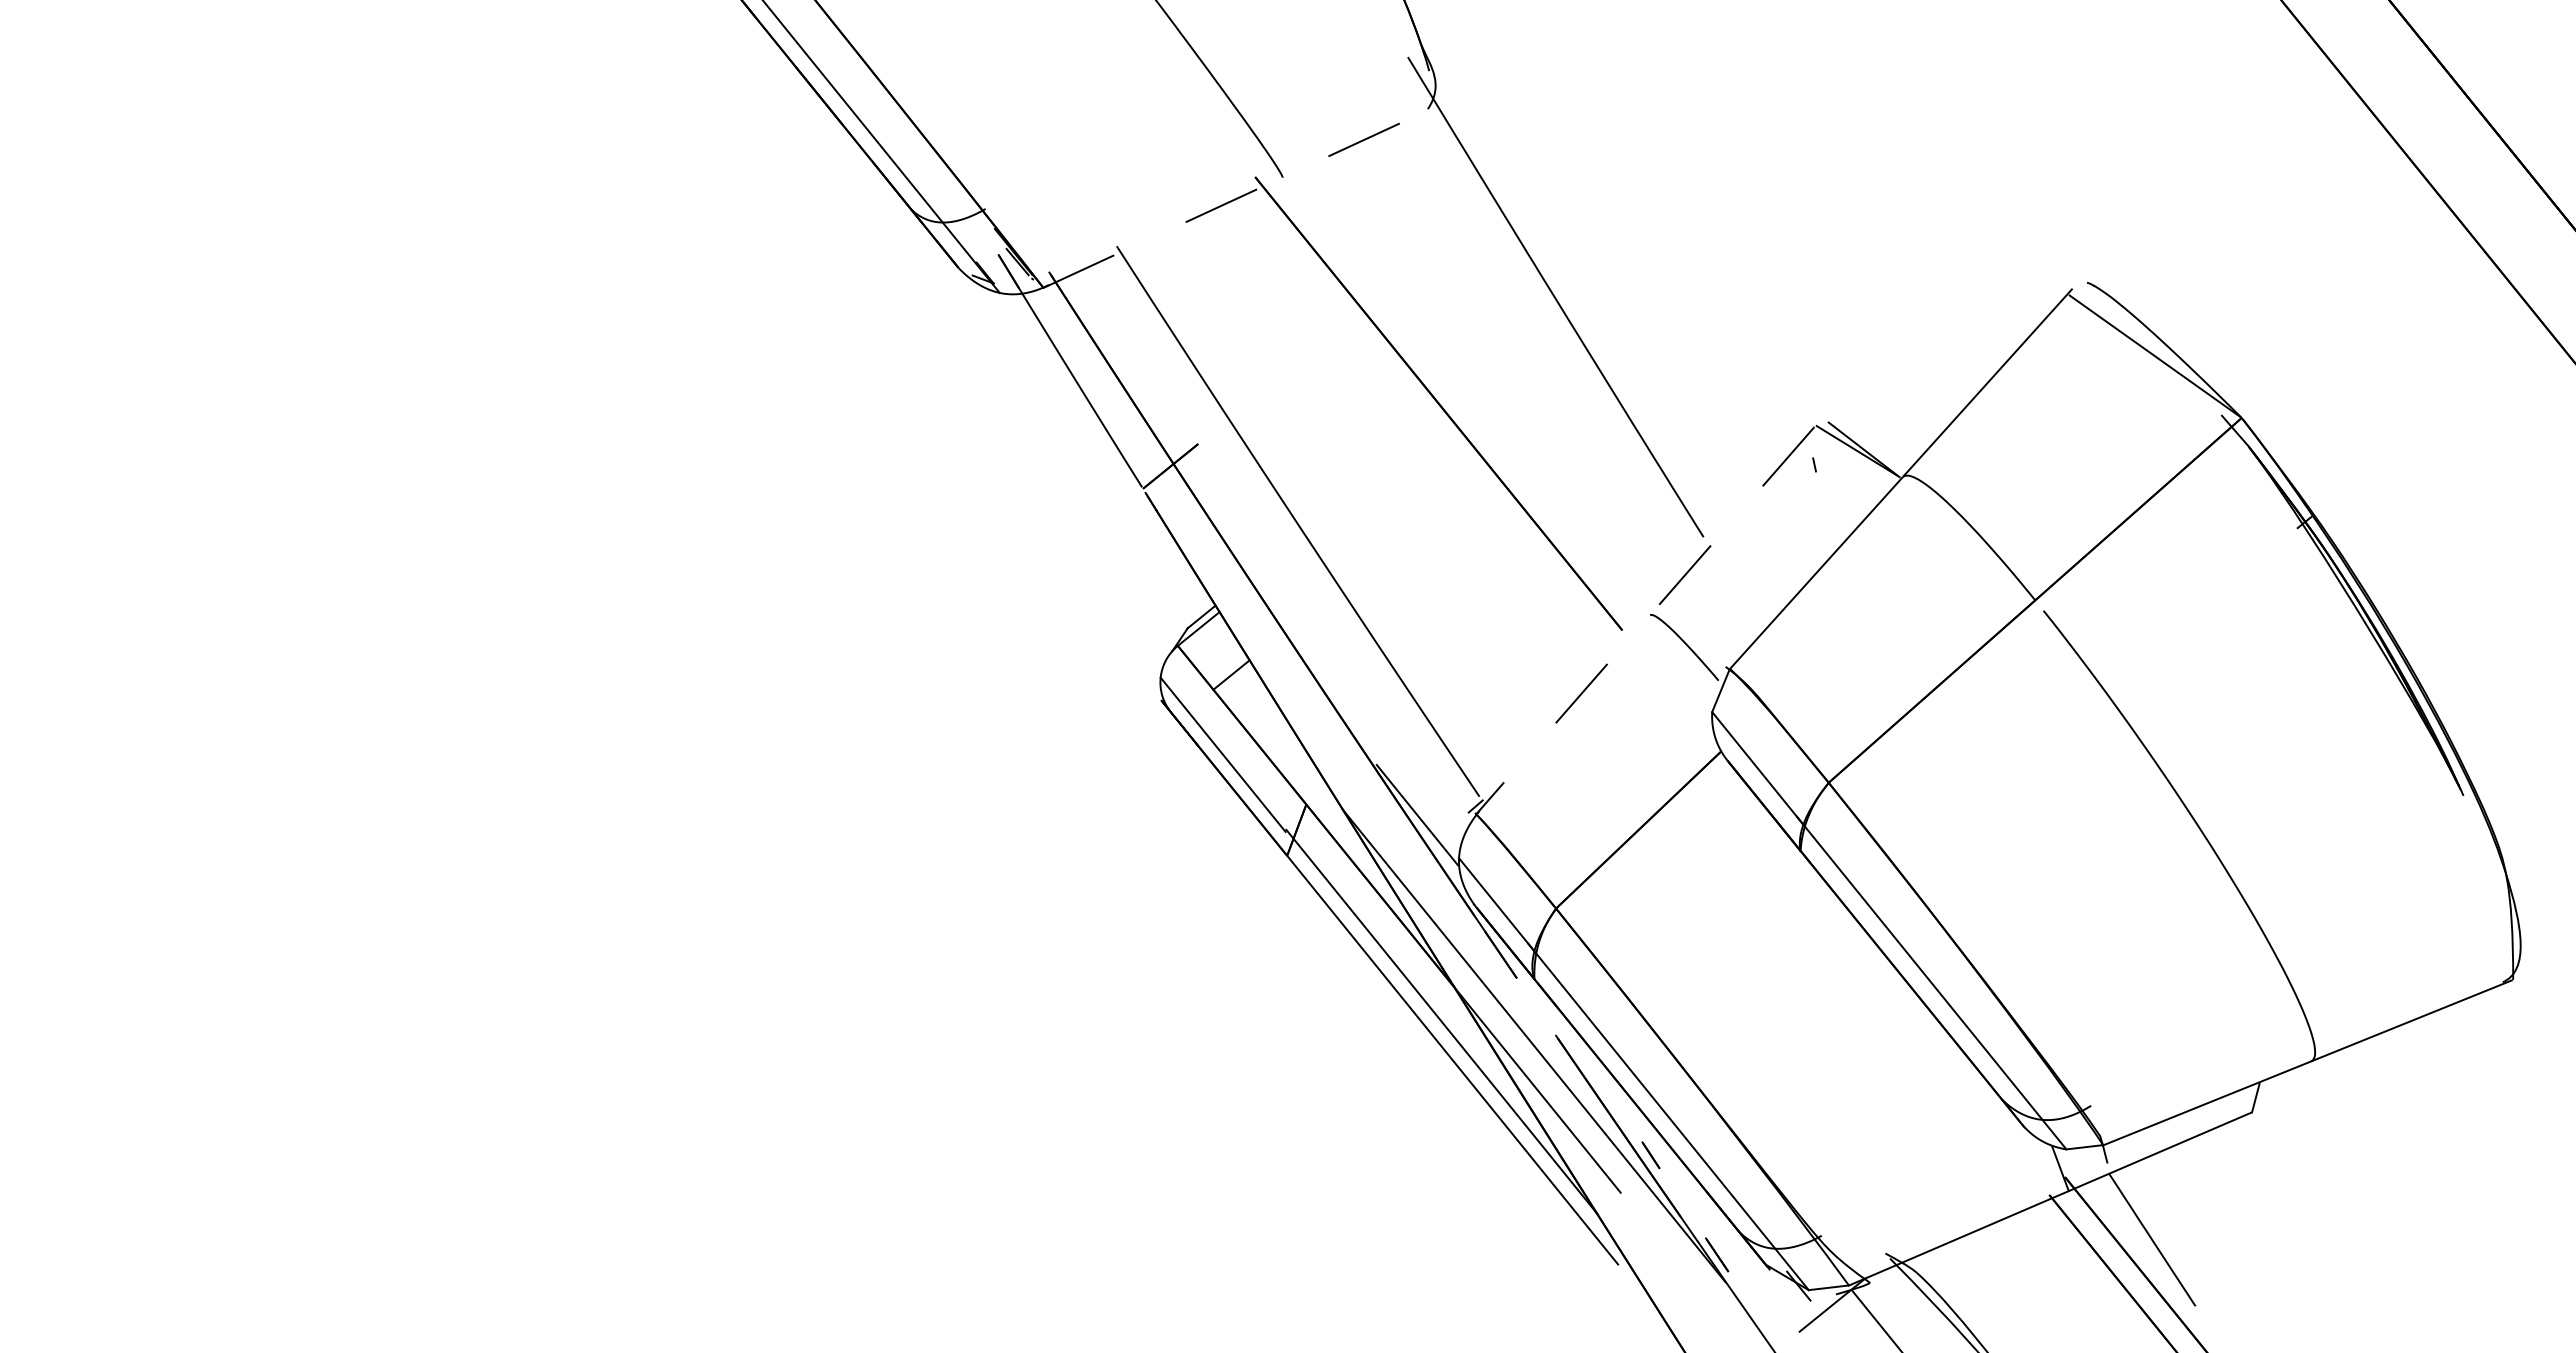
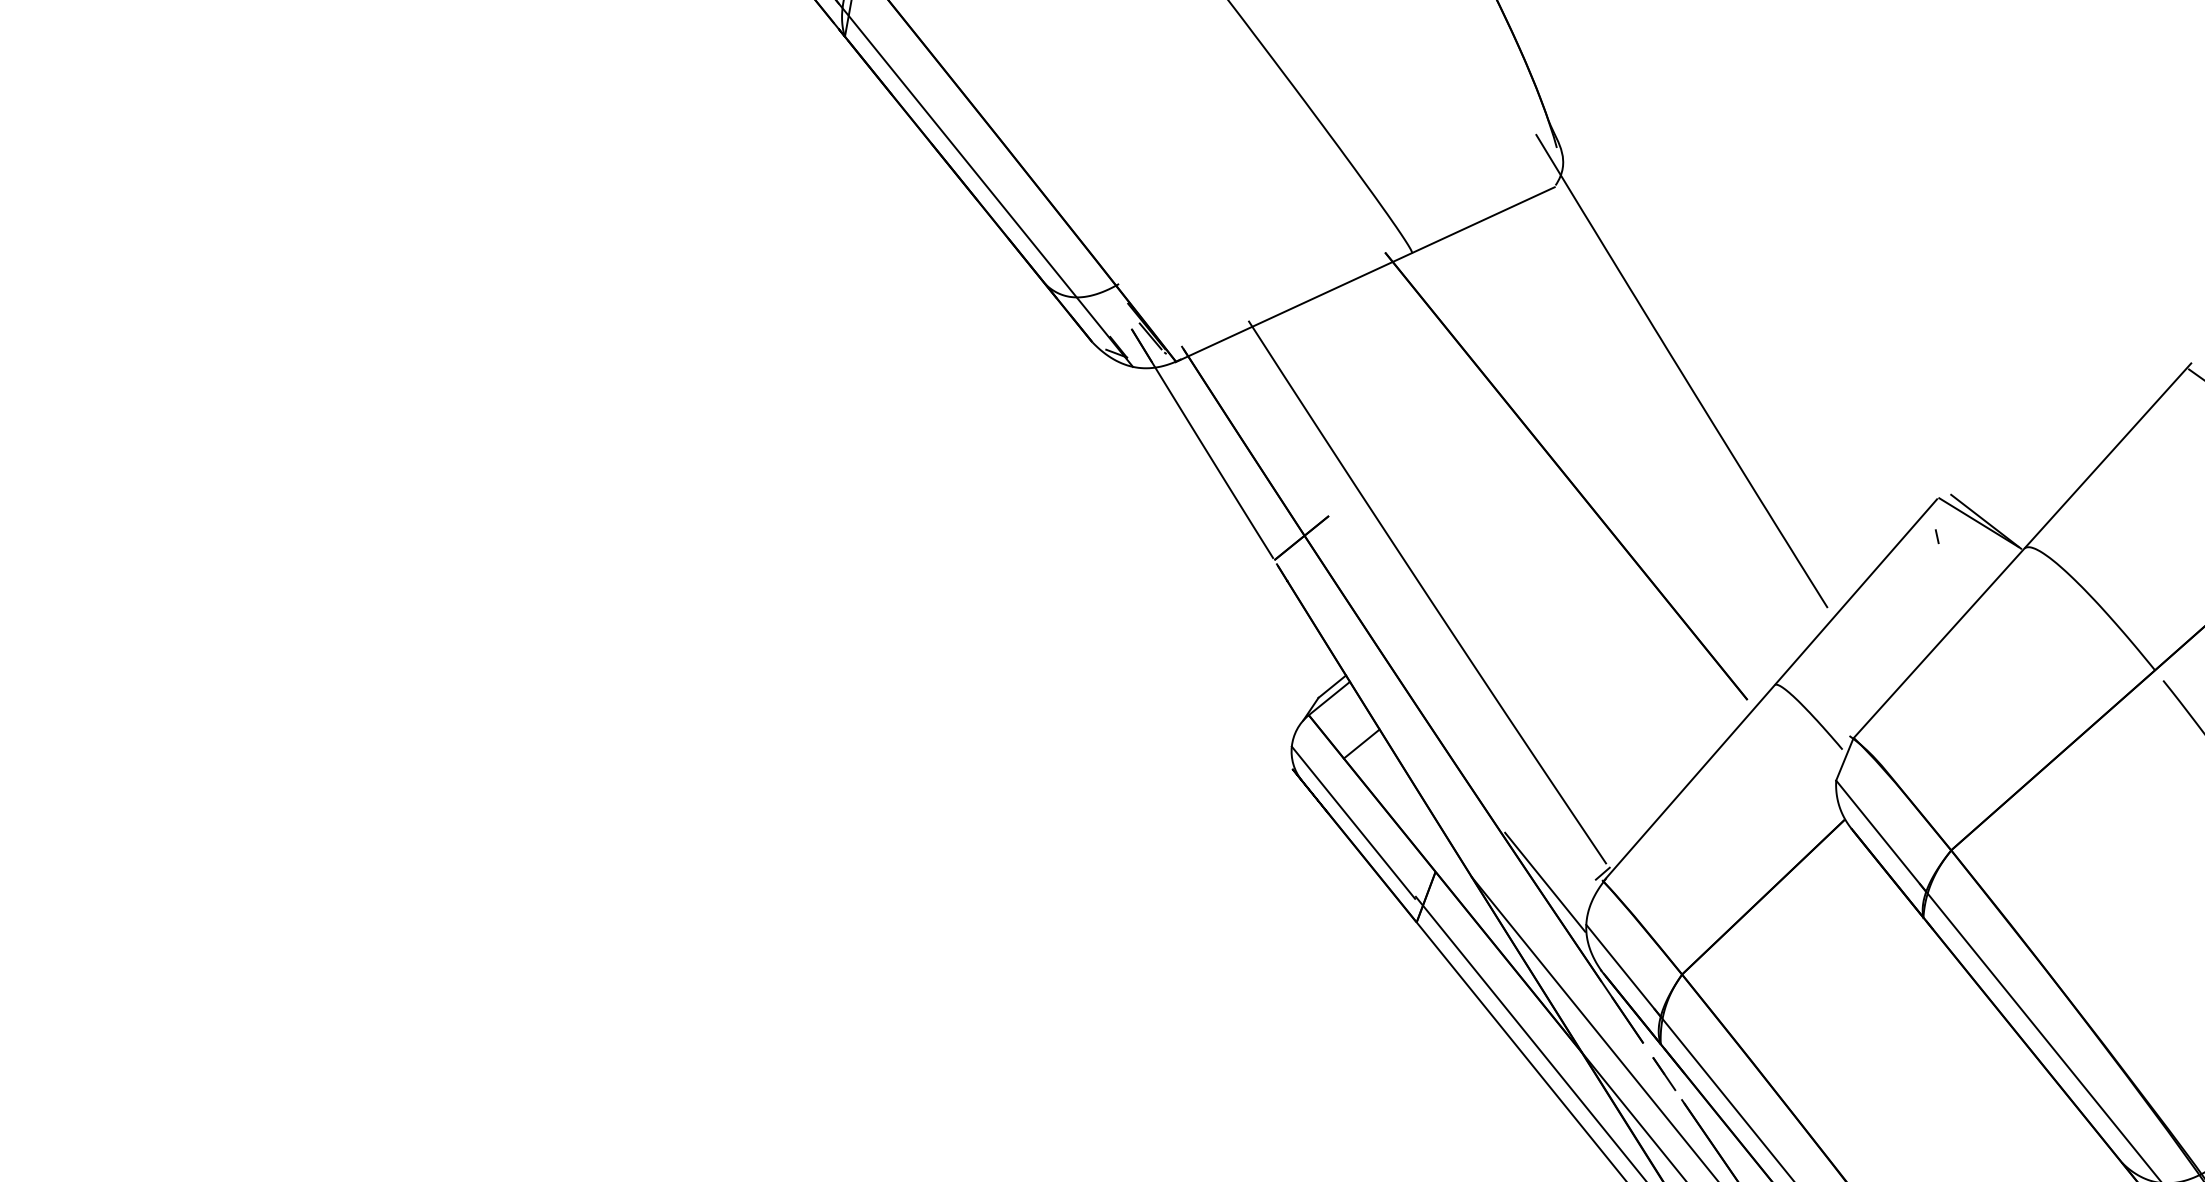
line: (1234, 199) -> (1364, 274), dashed -> solid
line: (1645, 621) -> (1770, 691), dashed -> solid
line: (1538, 1009) -> (1664, 1074), added

